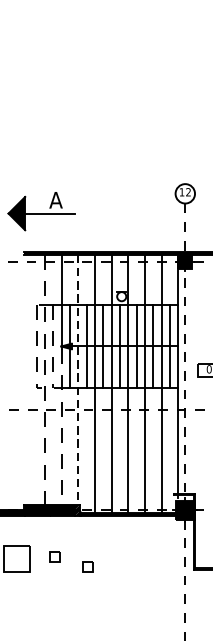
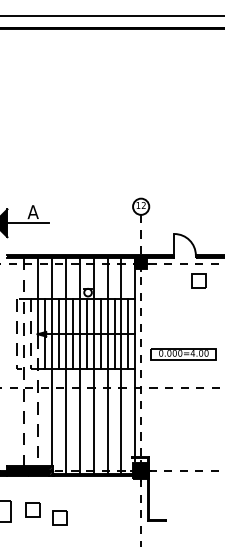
line: (77, 380) -> (51, 362), dashed -> solid
part: (55, 556) -> (32, 509), size x1.67
part: (87, 565) -> (59, 517), size x1.67

